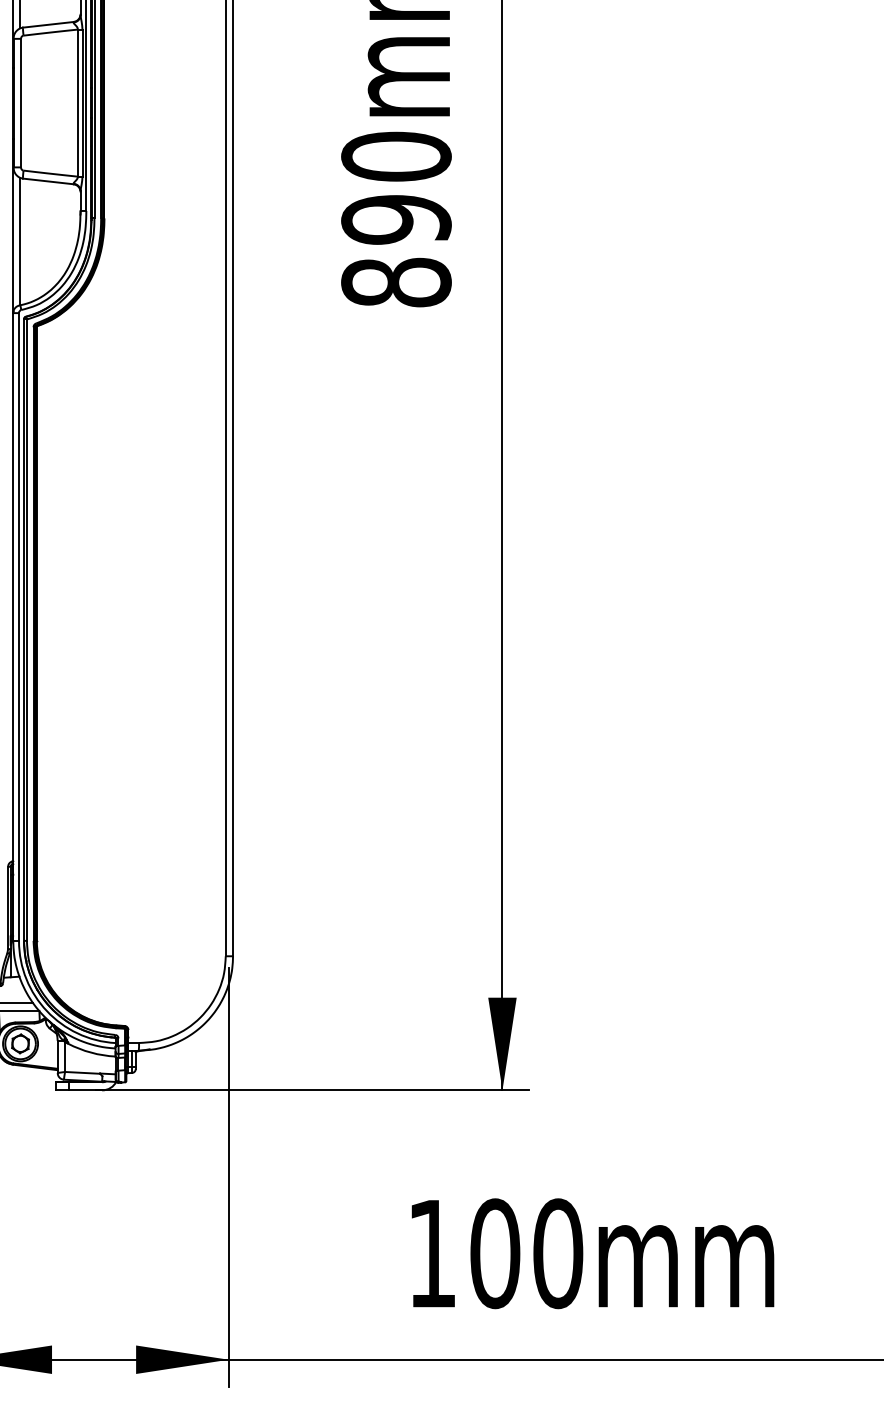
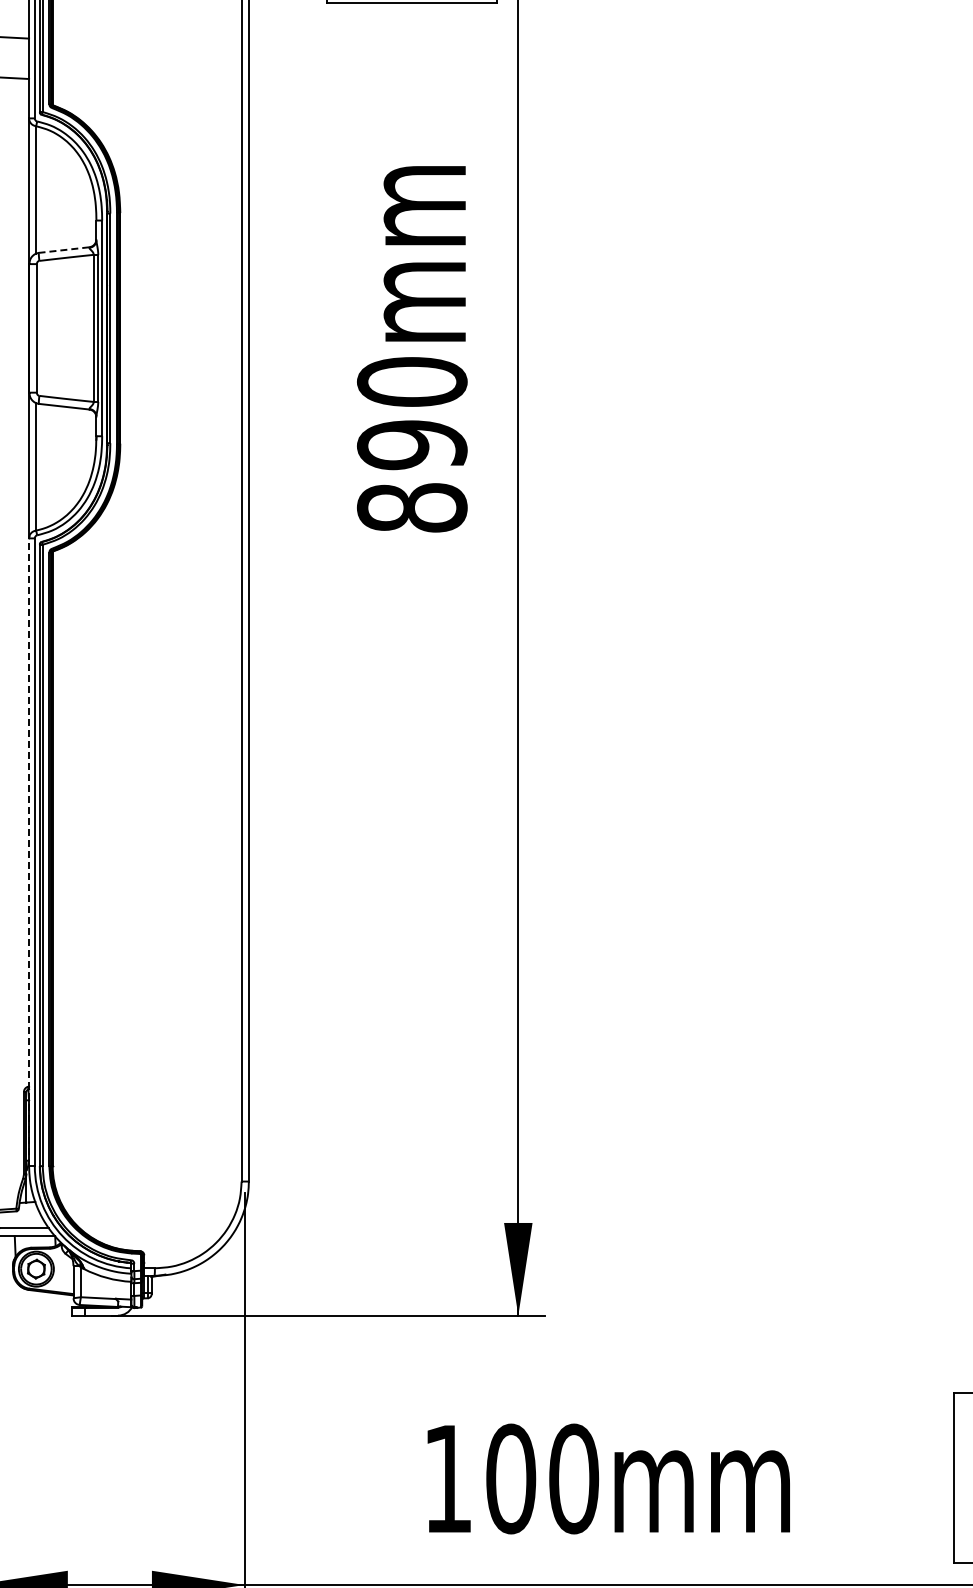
line: (47, 25) -> (63, 250), solid -> dashed
line: (13, 627) -> (29, 852), solid -> dashed

